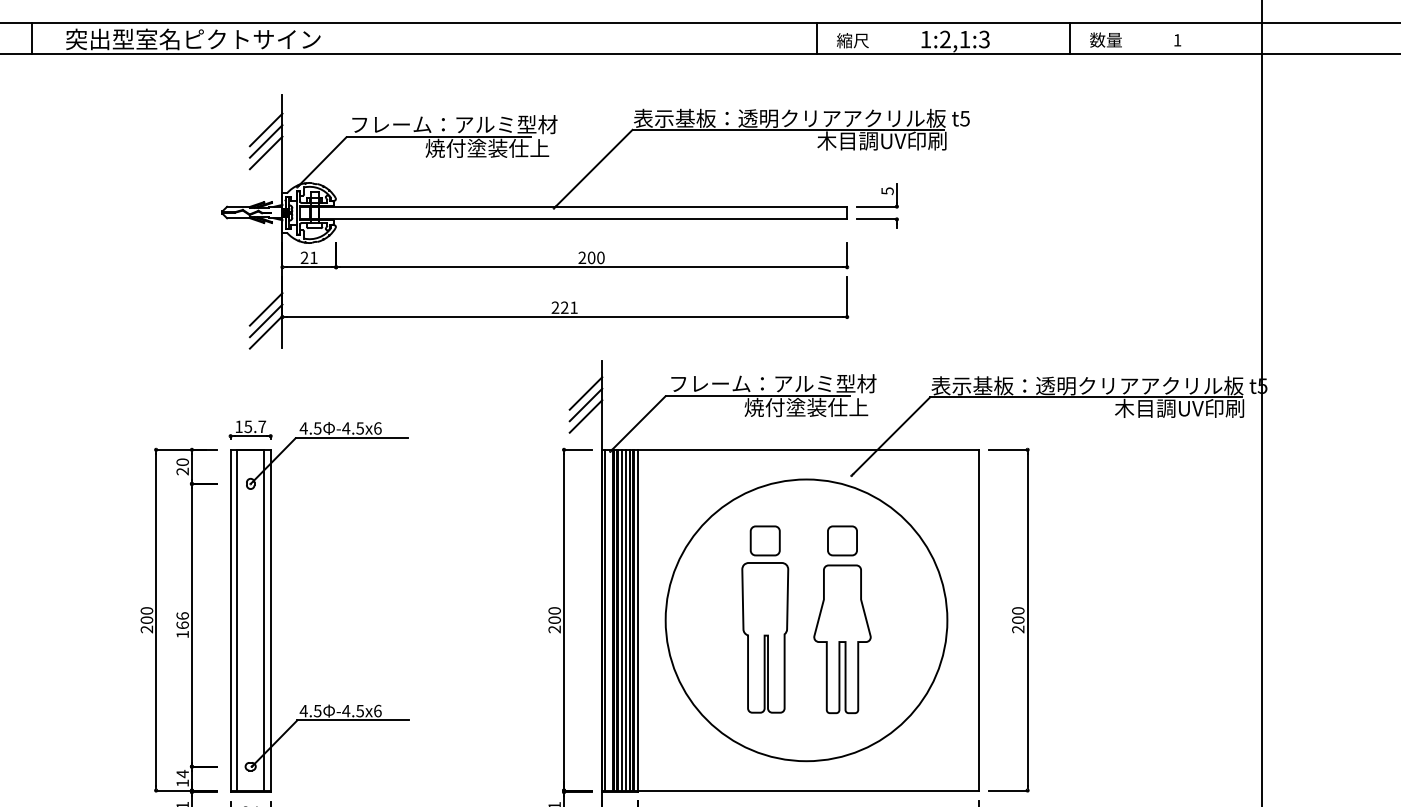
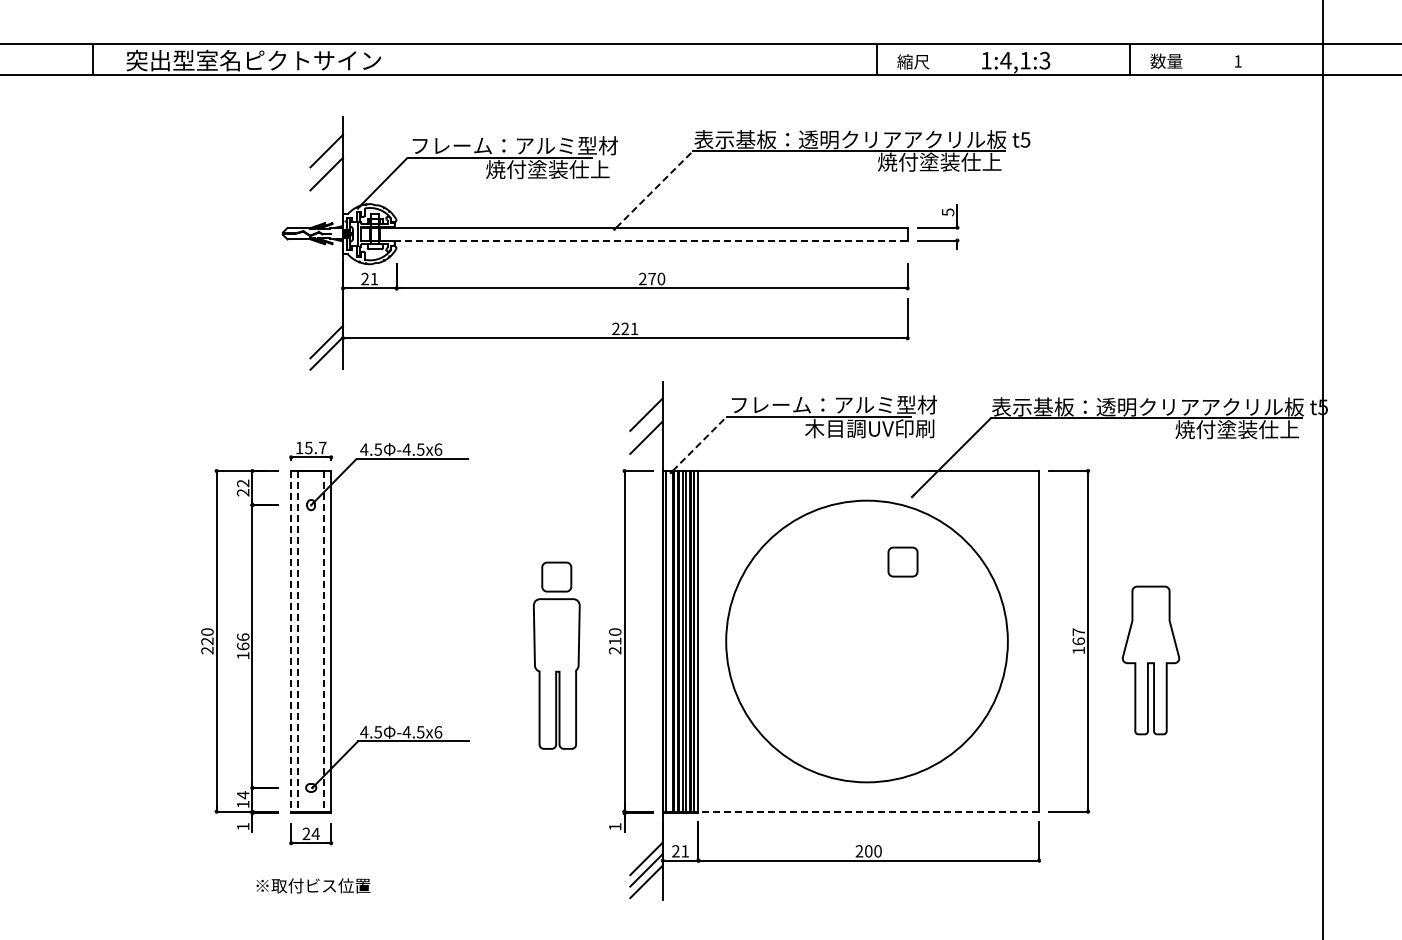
text: (944, 39) -> (1005, 60), 1:2,1:3 -> 1:4,1:3
text: (880, 140) -> (941, 161), 木目調UV印刷 -> 焼付塗装仕上
line: (265, 141) -> (326, 162), removed
line: (594, 168) -> (655, 189), solid -> dashed
line: (573, 219) -> (634, 240), solid -> dashed
text: (590, 257) -> (651, 278), 200 -> 270
line: (265, 309) -> (326, 330), removed
line: (585, 404) -> (646, 425), removed
text: (808, 407) -> (869, 428), 焼付塗装仕上 -> 木目調UV印刷
text: (1178, 408) -> (1239, 429), 木目調UV印刷 -> 焼付塗装仕上
line: (638, 422) -> (699, 443), solid -> dashed
text: (182, 462) -> (243, 483), 20 -> 22
part: (764, 619) -> (556, 655), moved
text: (146, 620) -> (207, 641), 200 -> 220
line: (230, 620) -> (291, 641), solid -> dashed
line: (237, 620) -> (298, 641), solid -> dashed
line: (263, 620) -> (324, 641), solid -> dashed
text: (553, 620) -> (614, 641), 200 -> 210
text: (1017, 620) -> (1078, 641), 200 -> 167
part: (841, 639) -> (1150, 660), moved
line: (807, 790) -> (868, 811), solid -> dashed

